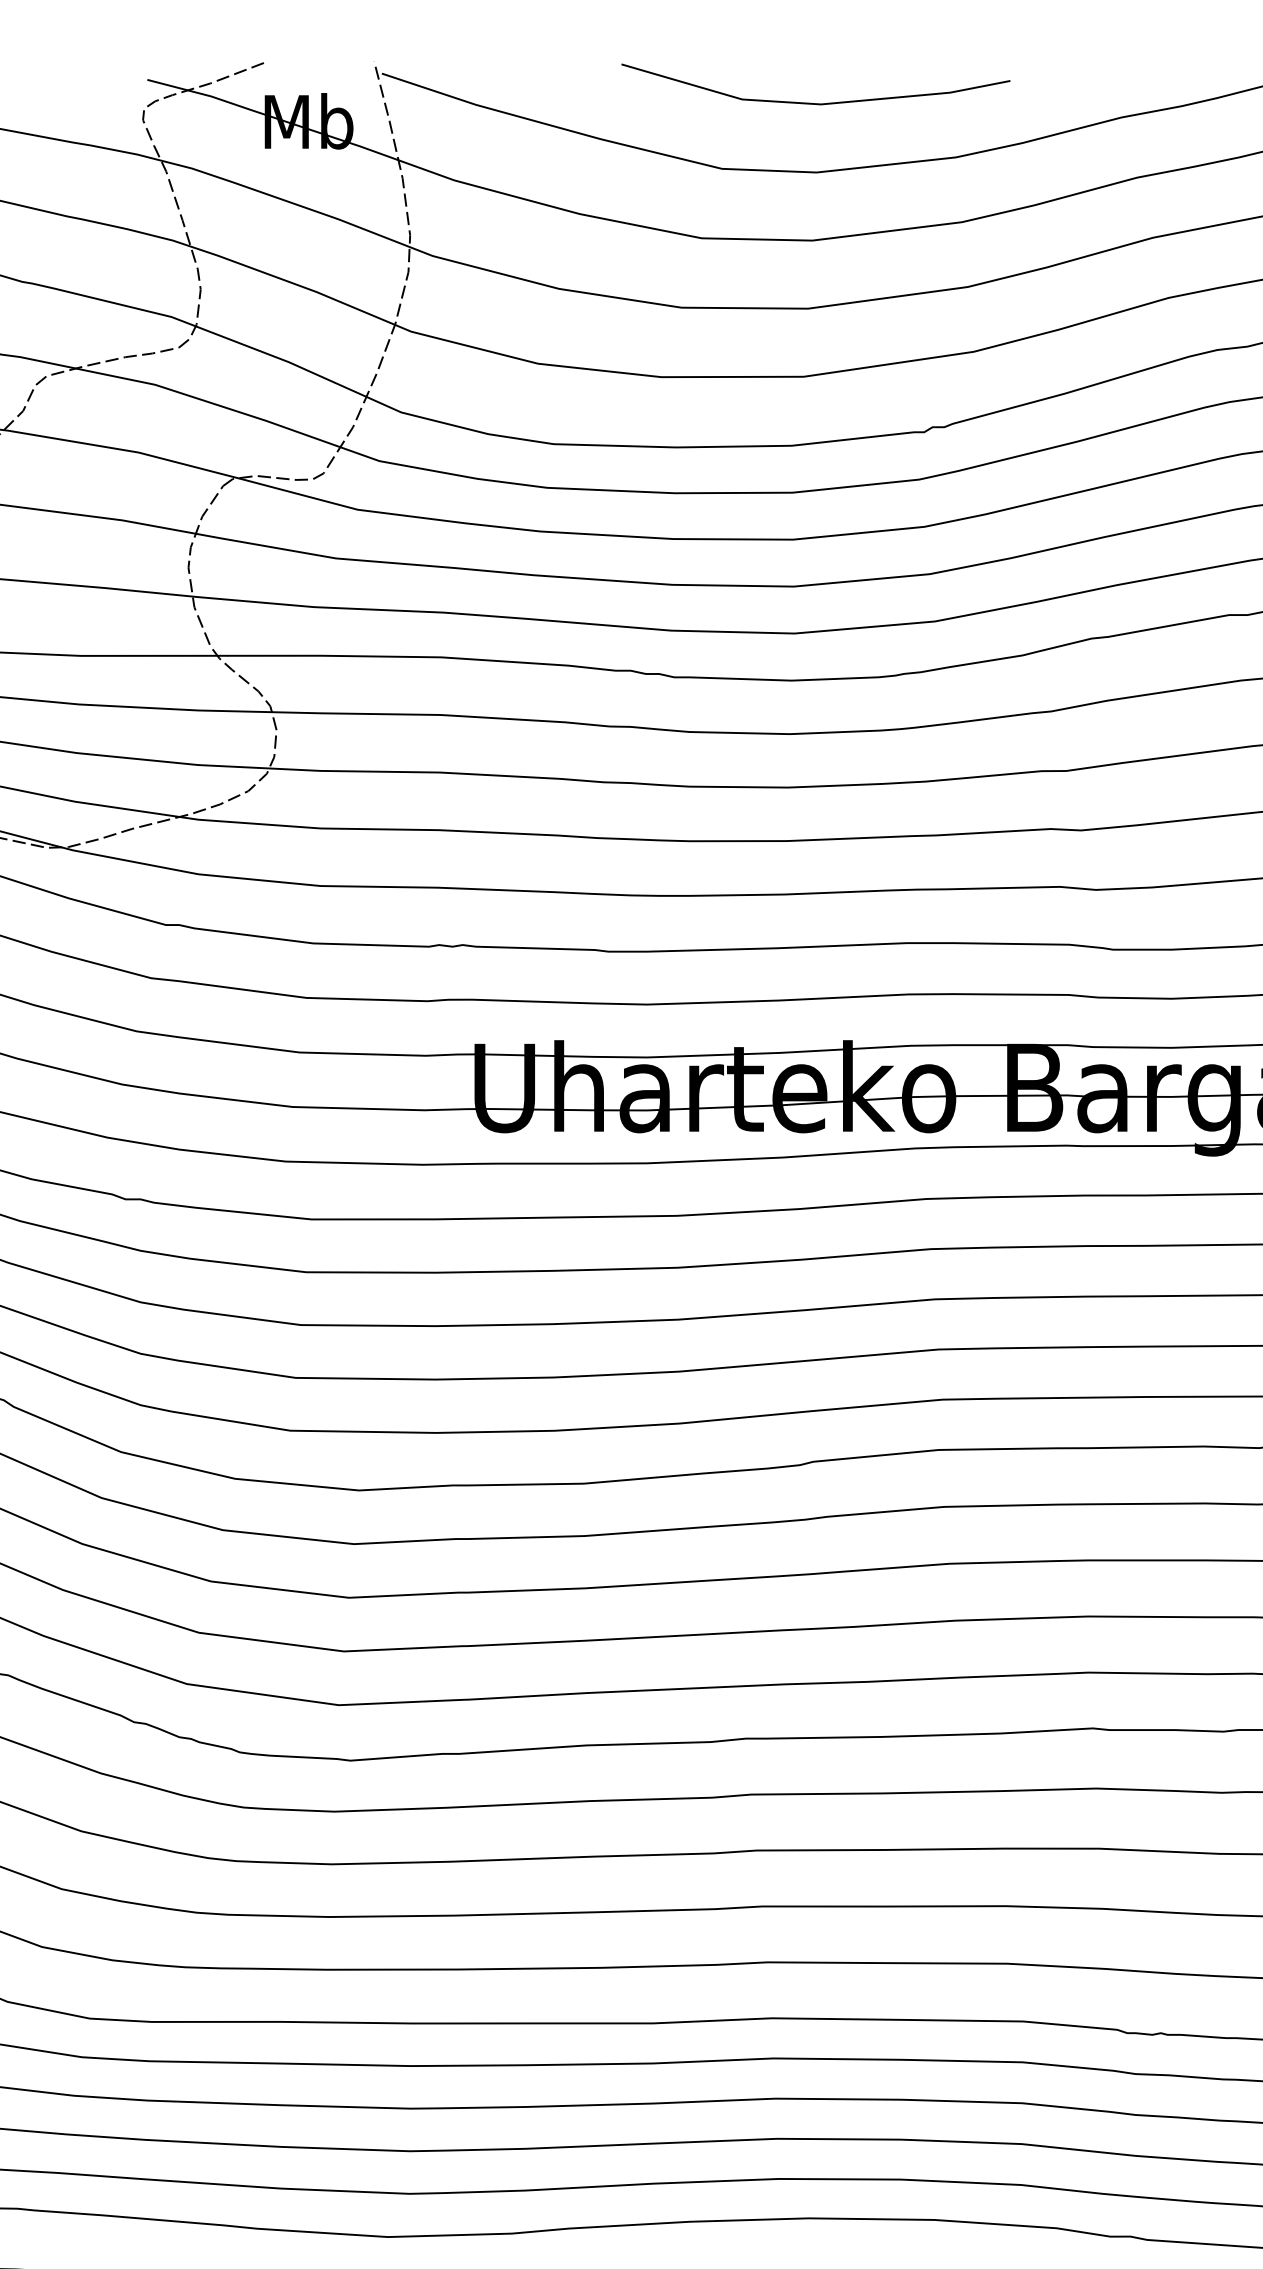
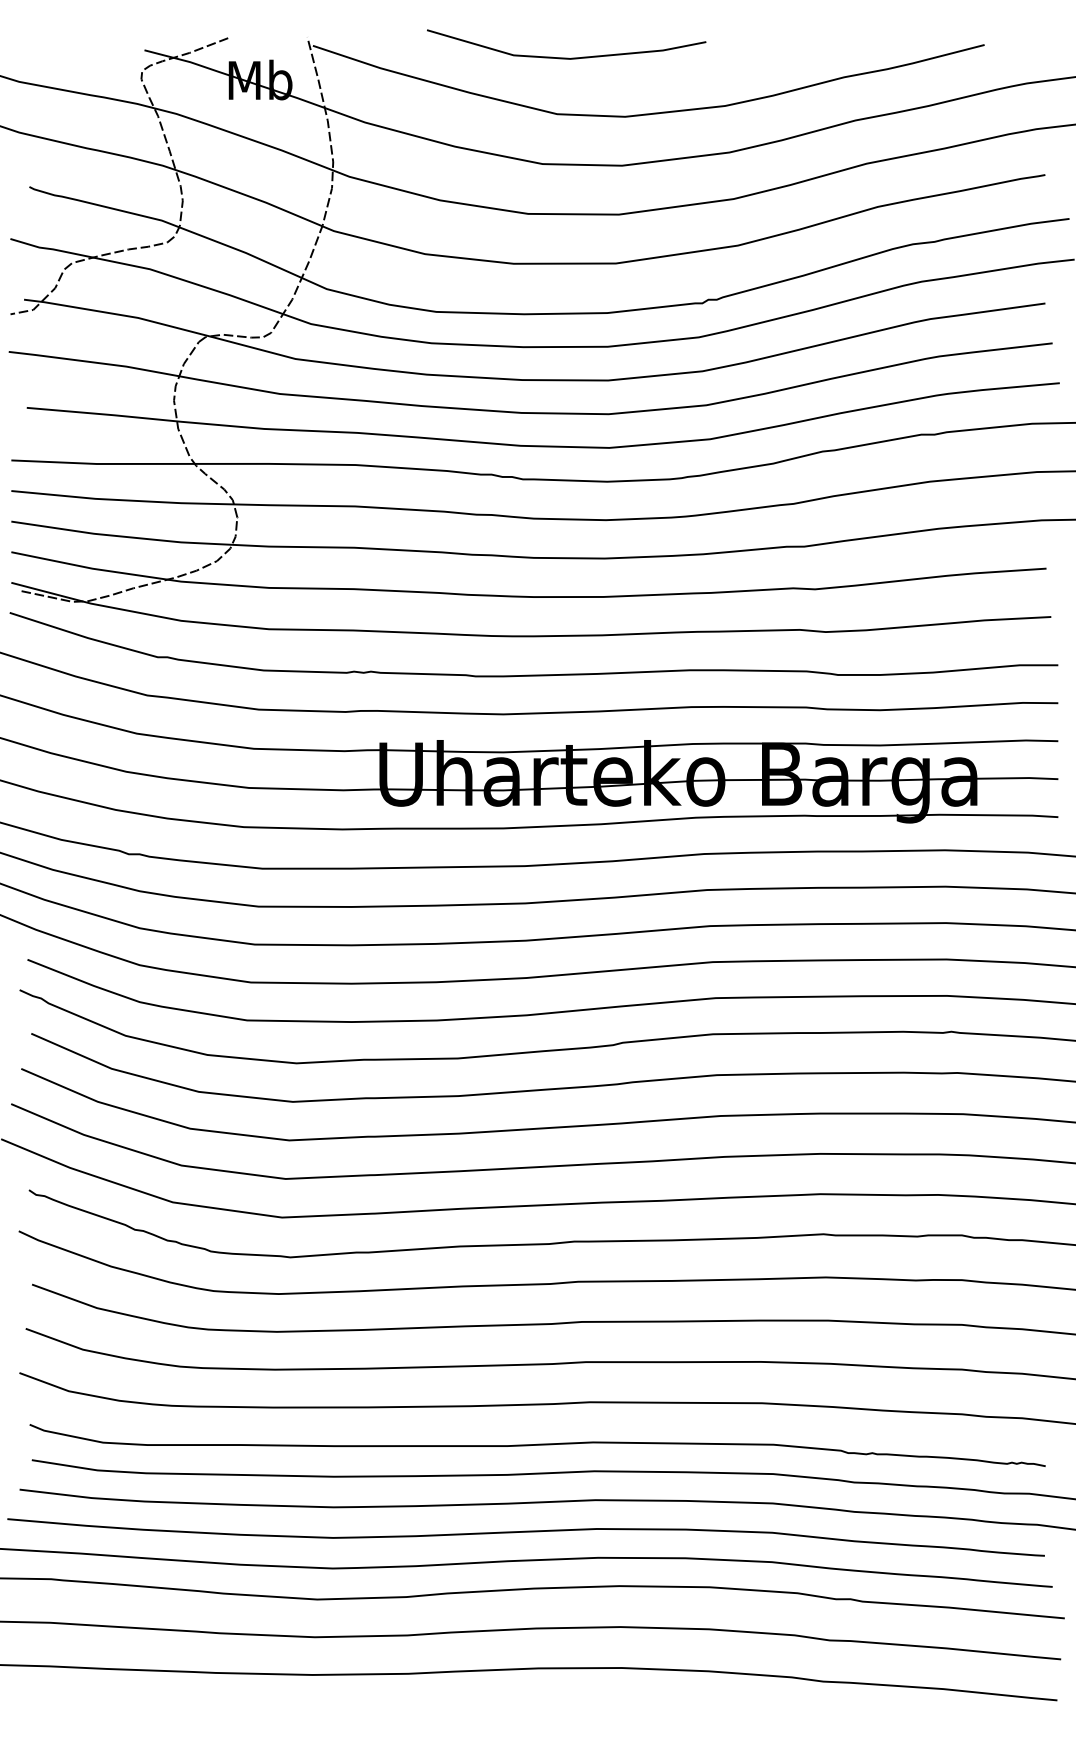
line: (815, 102) -> (566, 57), moved

